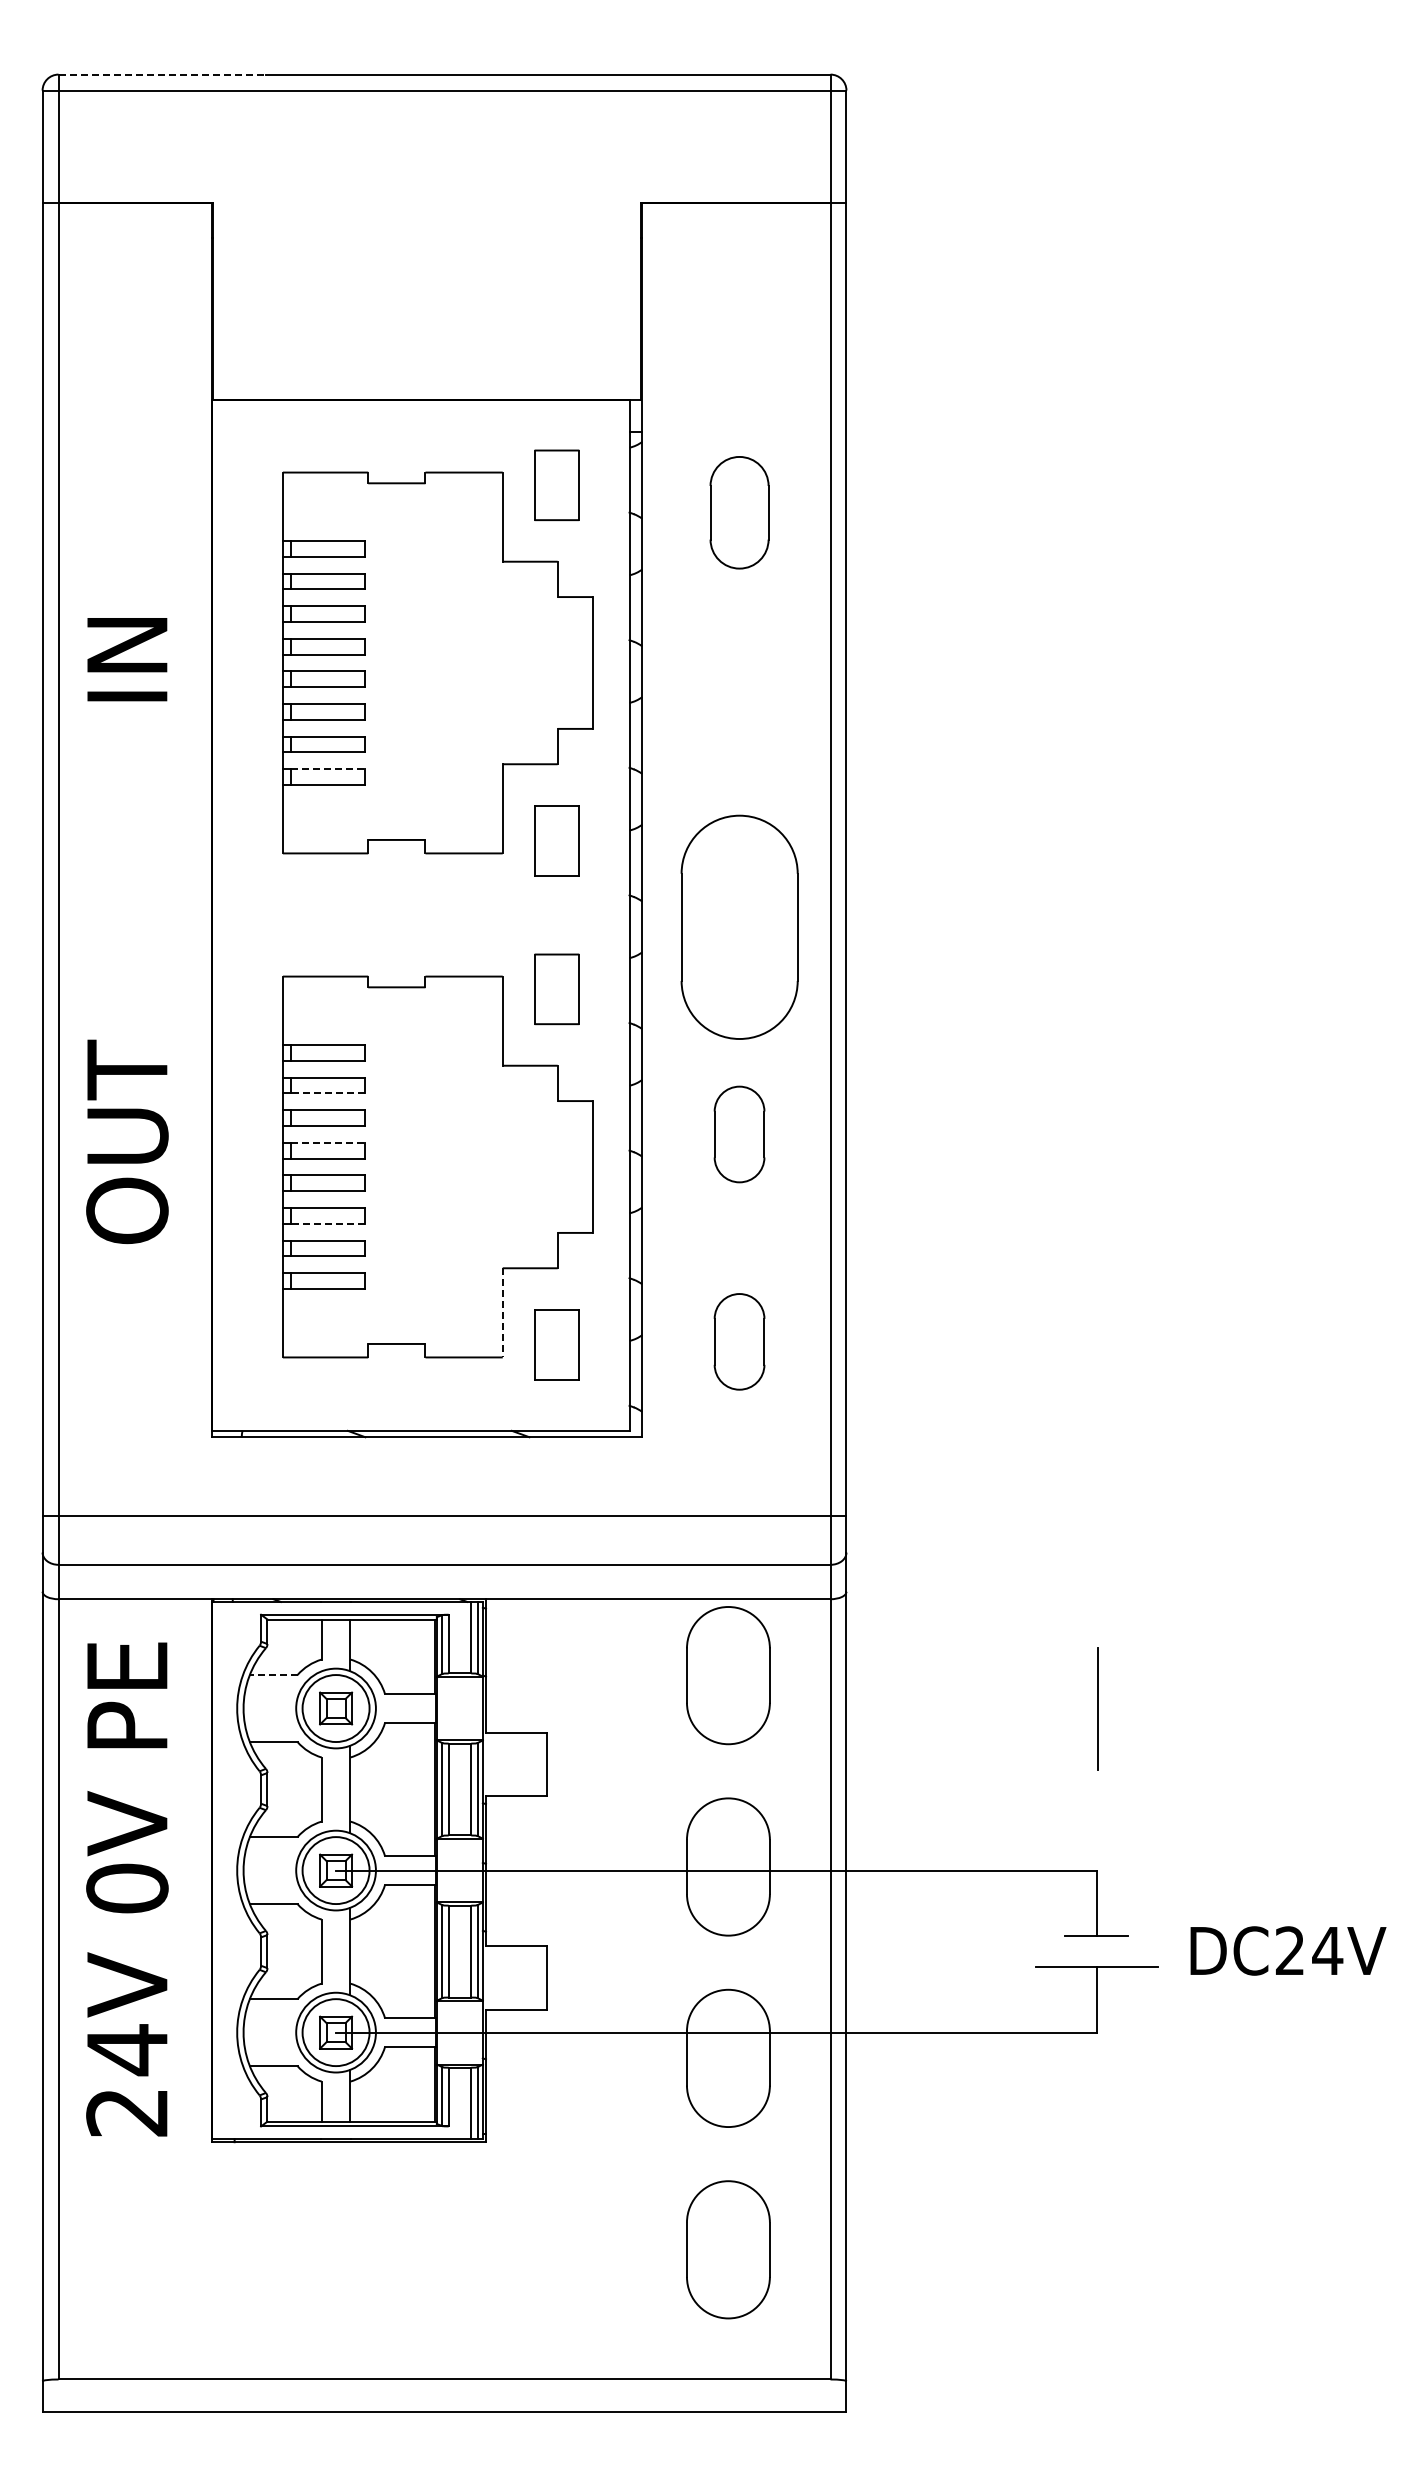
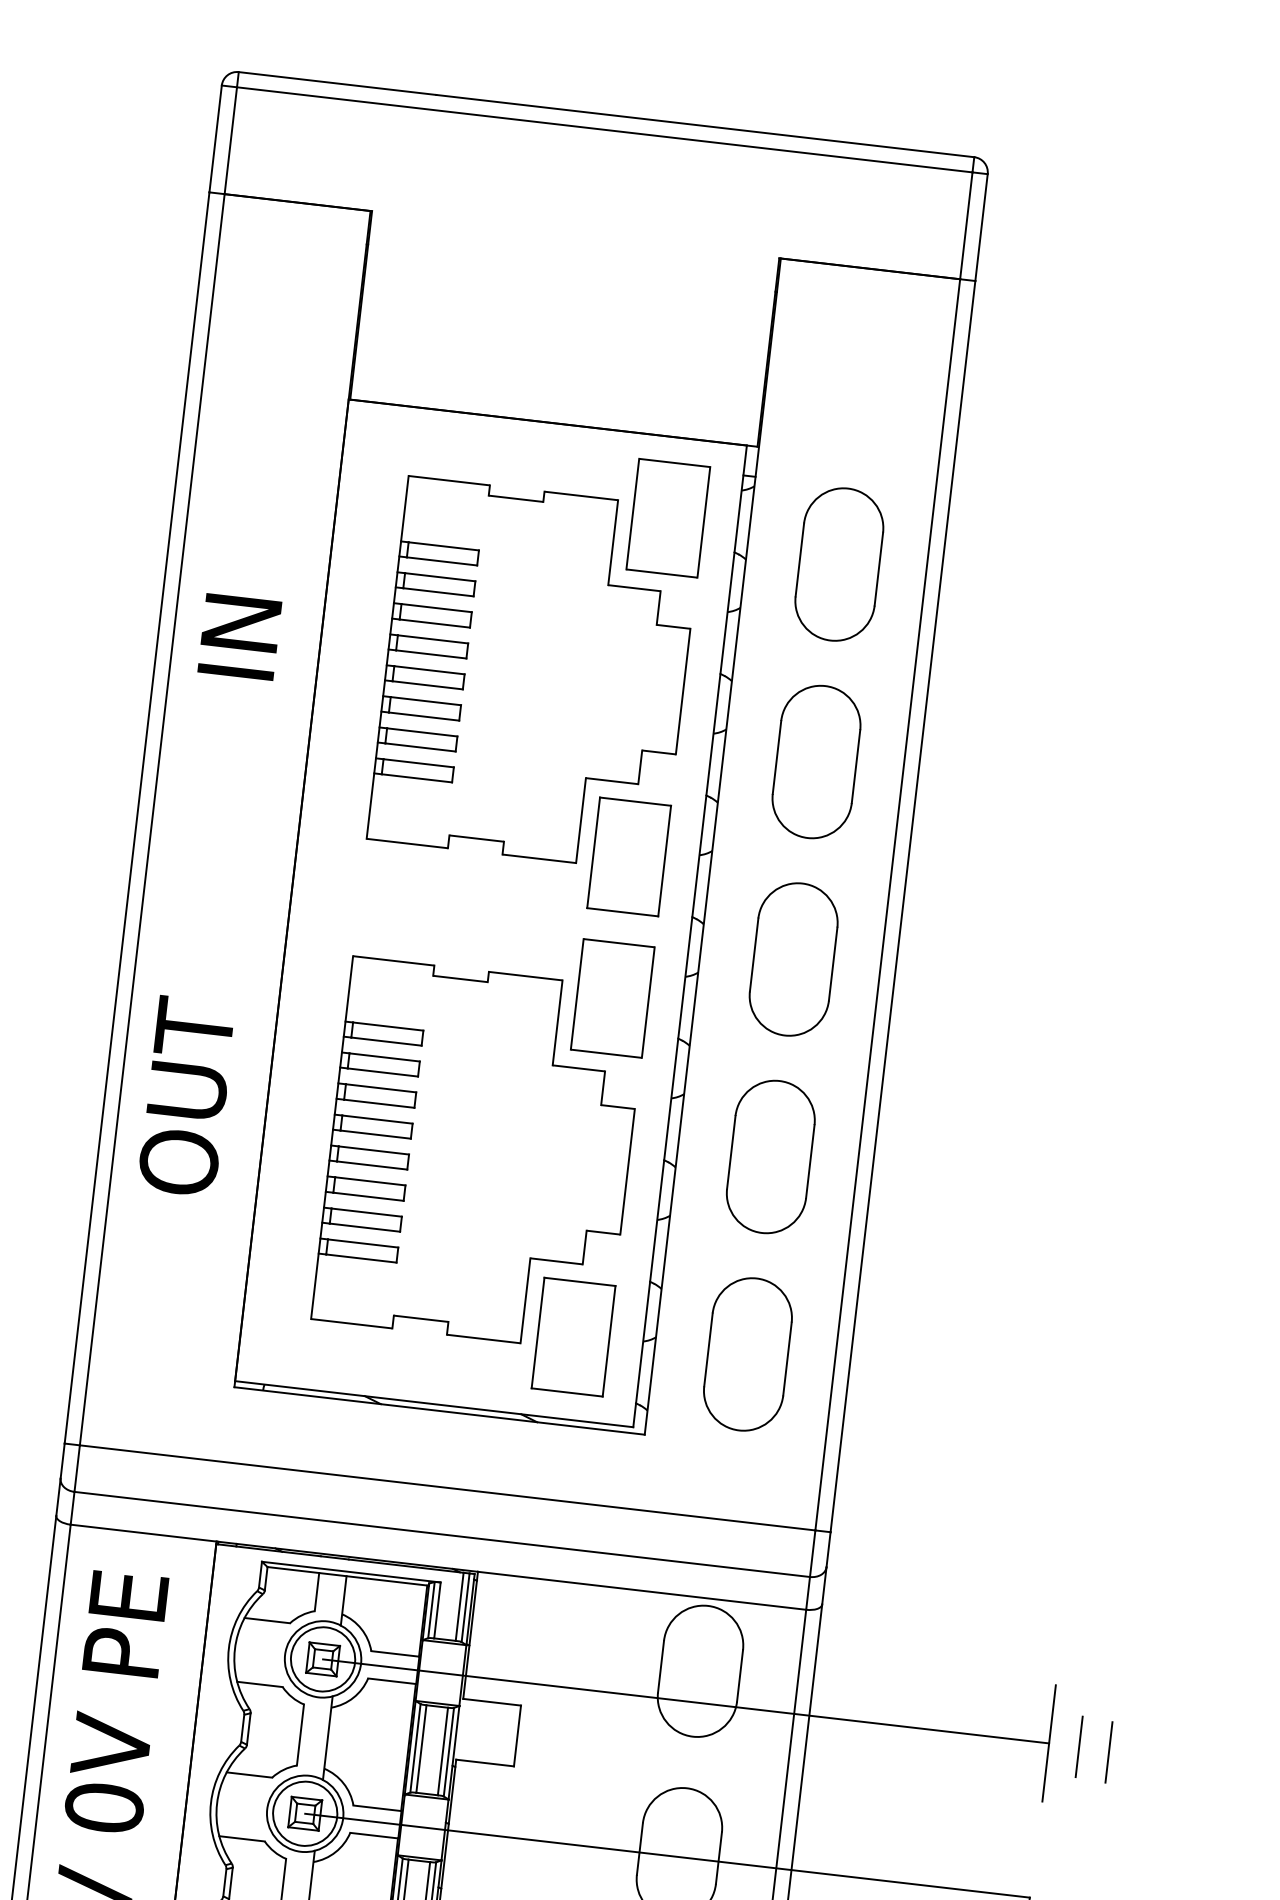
line: (162, 74) -> (337, 83), dashed -> solid
part: (556, 485) -> (667, 518), size x1.67
part: (739, 512) -> (839, 564), size x1.43
part: (739, 719) -> (816, 761), added
line: (327, 768) -> (418, 762), dashed -> solid
part: (556, 840) -> (628, 856), size x1.67
part: (739, 926) -> (793, 958), size x0.71
part: (556, 989) -> (612, 998), size x1.67
line: (327, 1093) -> (382, 1072), dashed -> solid
part: (739, 1134) -> (770, 1156), size x1.67
line: (327, 1142) -> (377, 1119), dashed -> solid
line: (327, 1223) -> (368, 1196), dashed -> solid
line: (502, 1312) -> (525, 1300), dashed -> solid
part: (739, 1341) -> (747, 1354), size x1.67
part: (556, 1344) -> (573, 1336), size x1.67
line: (273, 1675) -> (267, 1621), dashed -> solid
line: (717, 1708) -> (686, 1701), added
line: (1129, 1708) -> (1079, 1746), added
line: (1161, 1710) -> (1109, 1752), added

